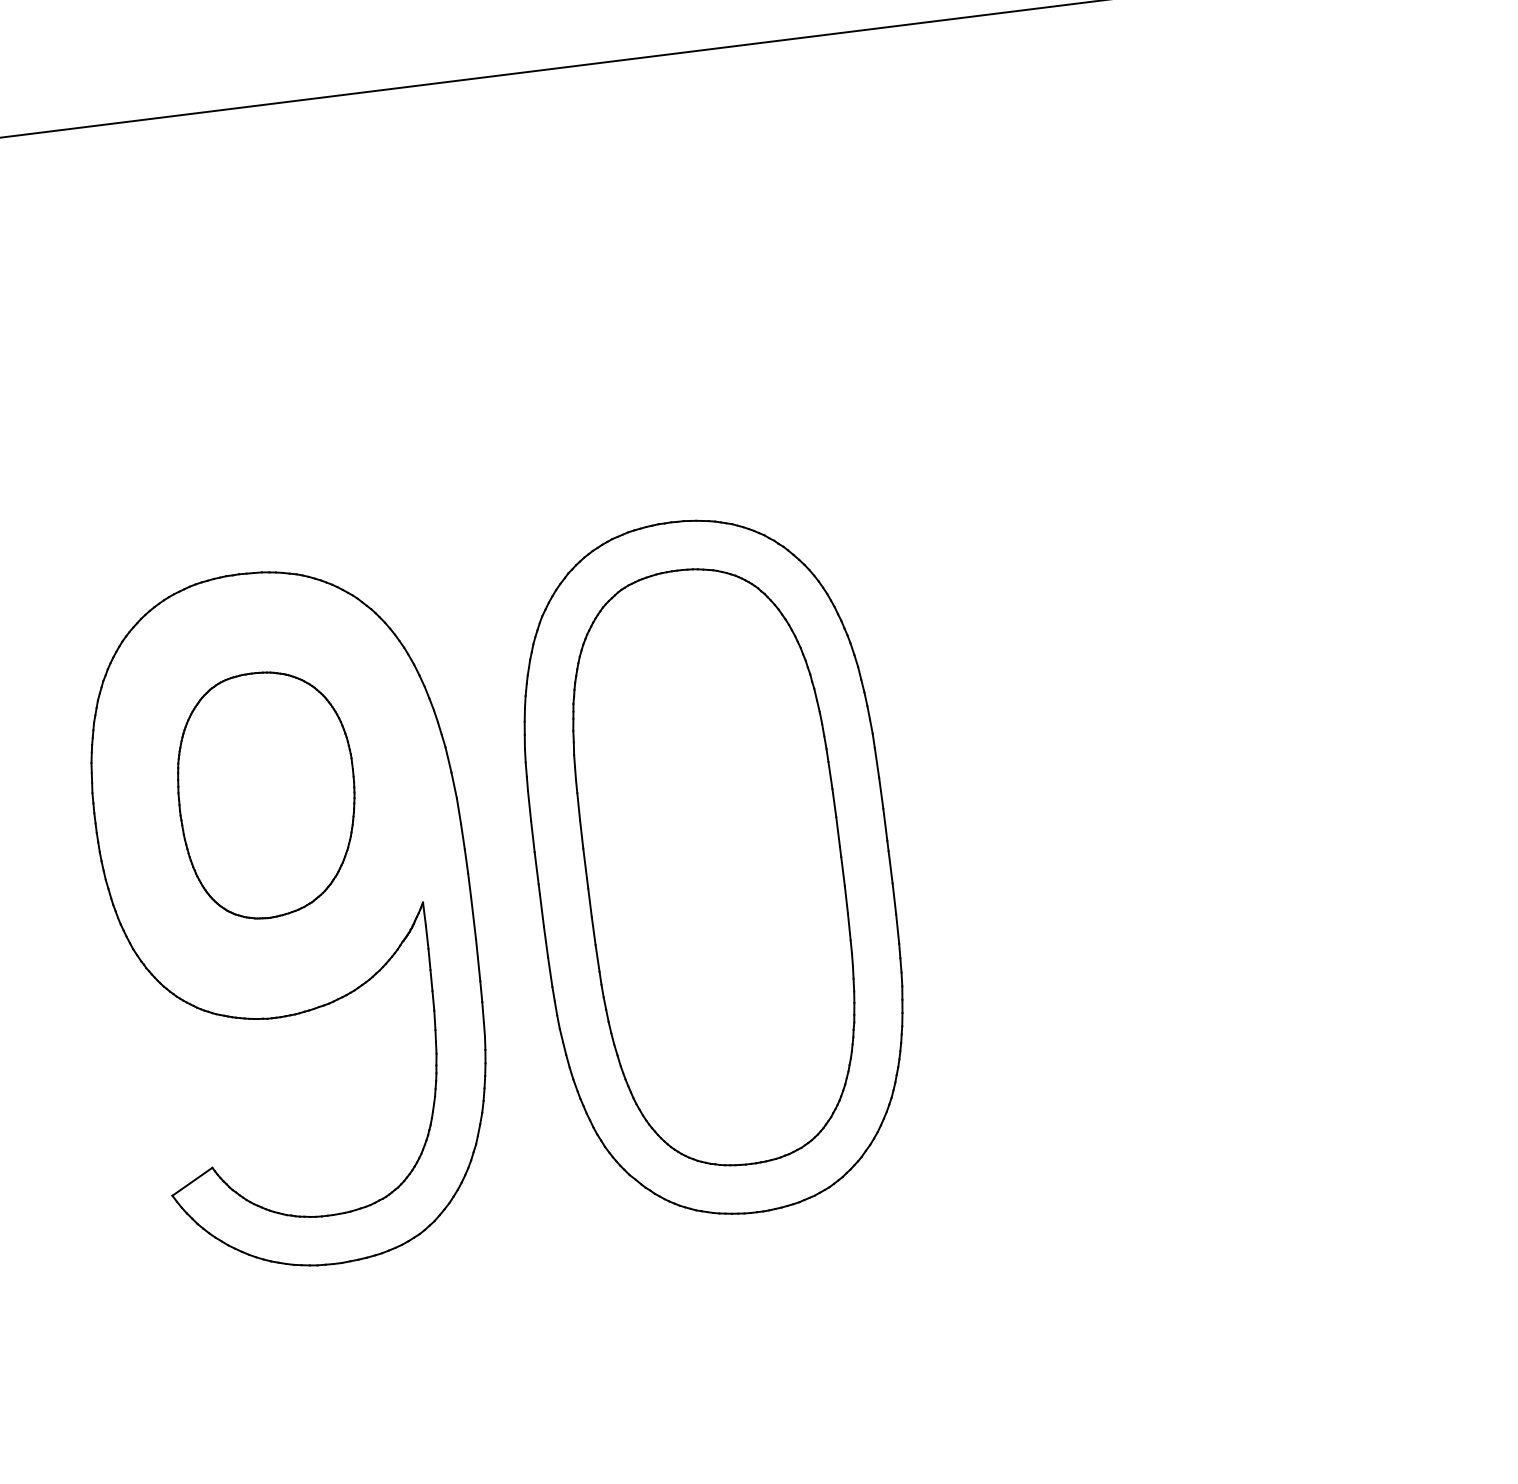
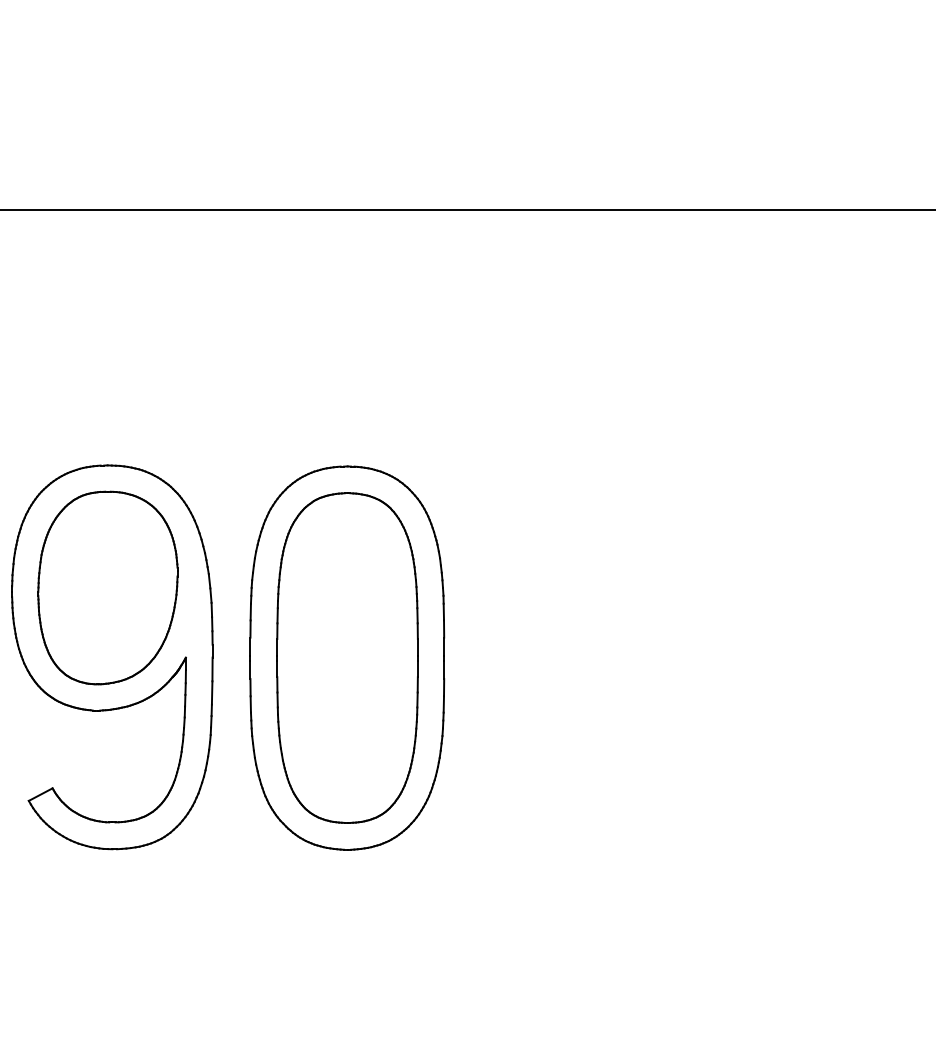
part: (266, 794) -> (107, 587), size x1.43

